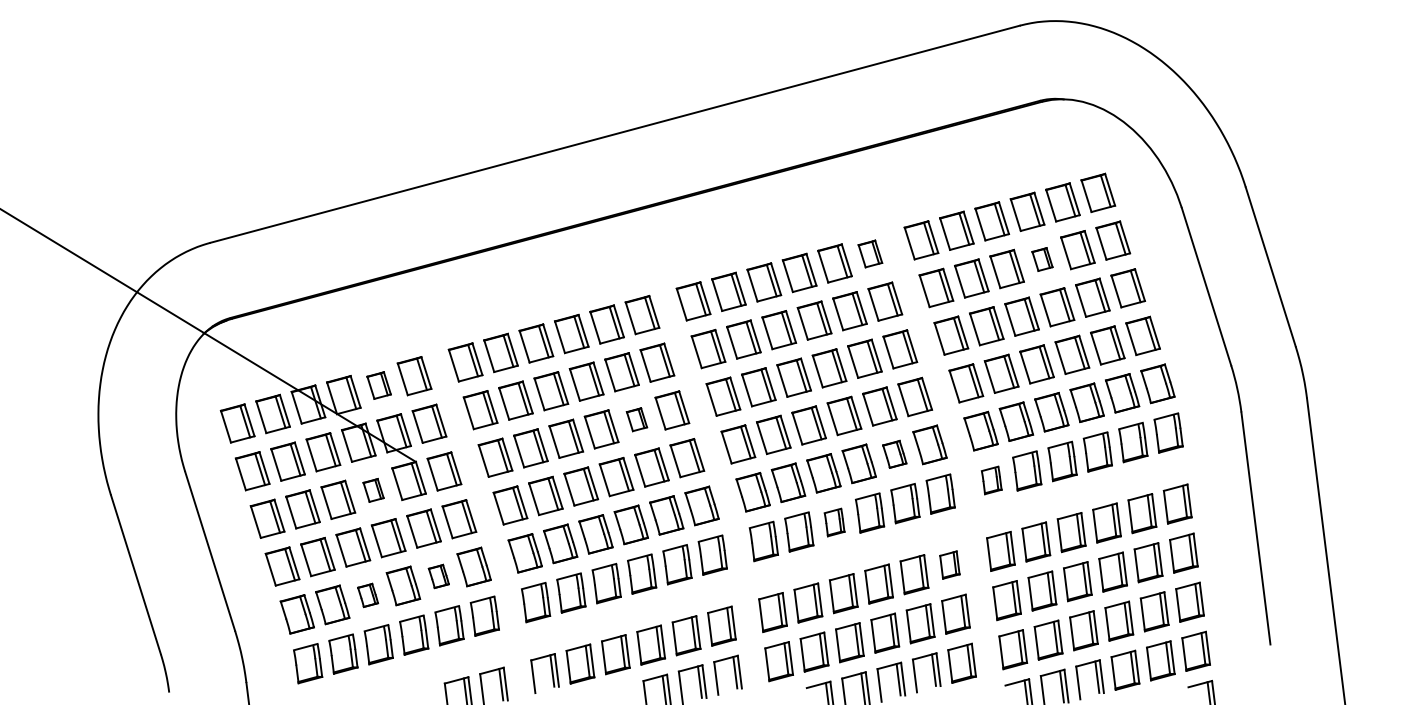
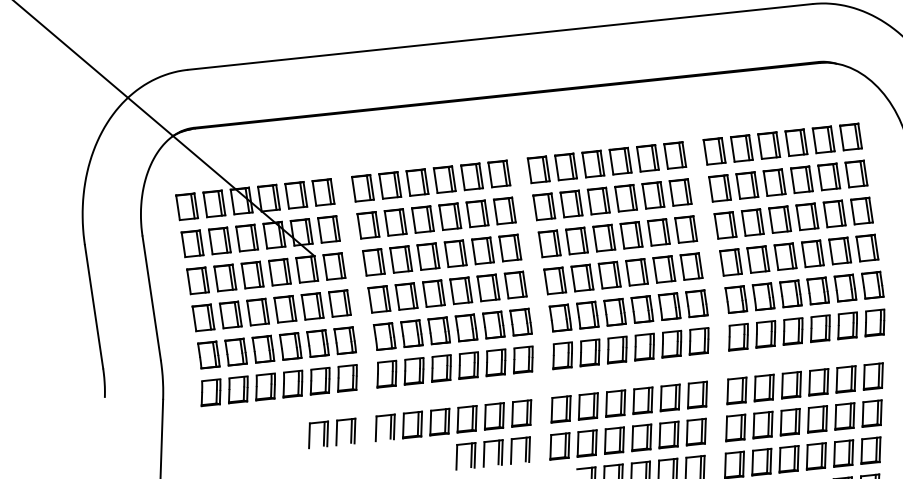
part: (870, 253) -> (675, 155), size x1.43
part: (1042, 259) -> (801, 179), size x1.67
part: (378, 385) -> (295, 195), size x1.43
part: (636, 419) -> (482, 250), size x1.67
part: (894, 454) -> (669, 306), size x1.43
part: (991, 480) -> (738, 337), size x1.43
part: (373, 490) -> (279, 272), size x1.67
part: (834, 522) -> (617, 349), size x1.43
part: (949, 564) -> (697, 394), size x1.43
part: (438, 576) -> (317, 343), size x1.67
part: (367, 595) -> (262, 349), size x1.67

